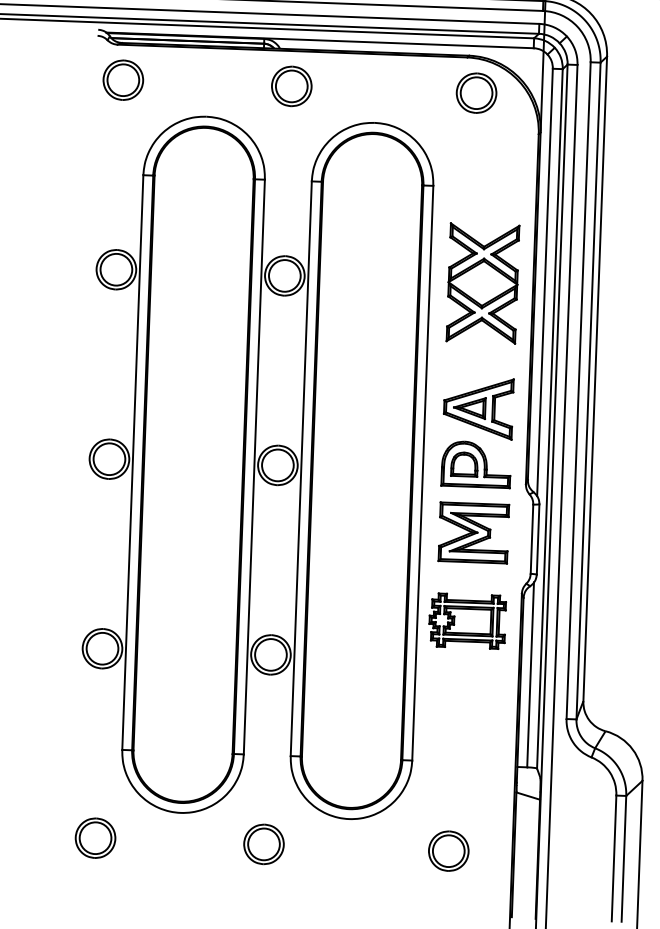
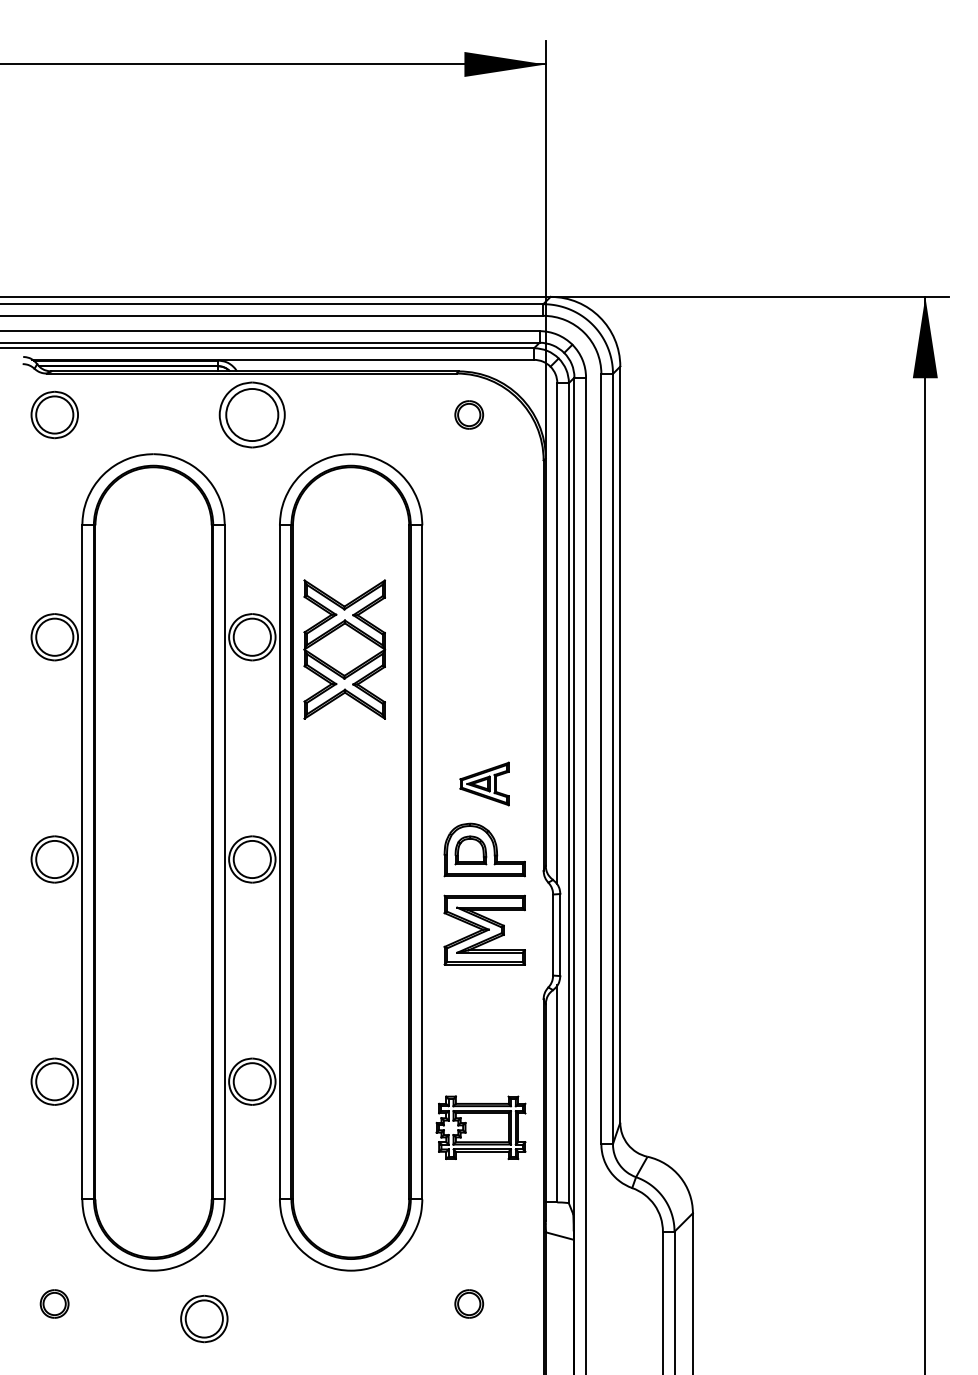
part: (291, 86) -> (252, 414), size x1.4
part: (476, 92) -> (469, 414), size x0.6
part: (482, 283) -> (344, 649), moved
part: (478, 407) -> (484, 783), size x0.6
part: (466, 620) -> (480, 1127), moved
part: (95, 837) -> (54, 1303), size x0.6
part: (264, 843) -> (204, 1318), moved
part: (449, 850) -> (469, 1303), size x0.6

